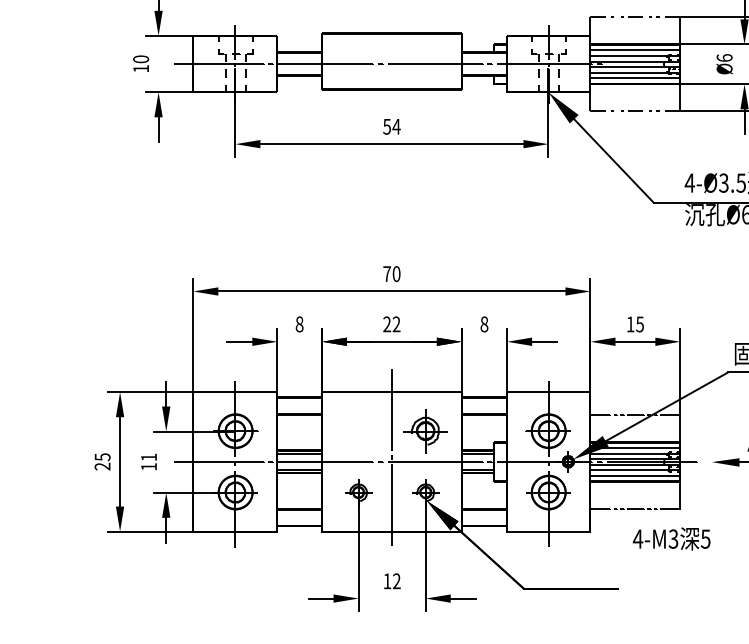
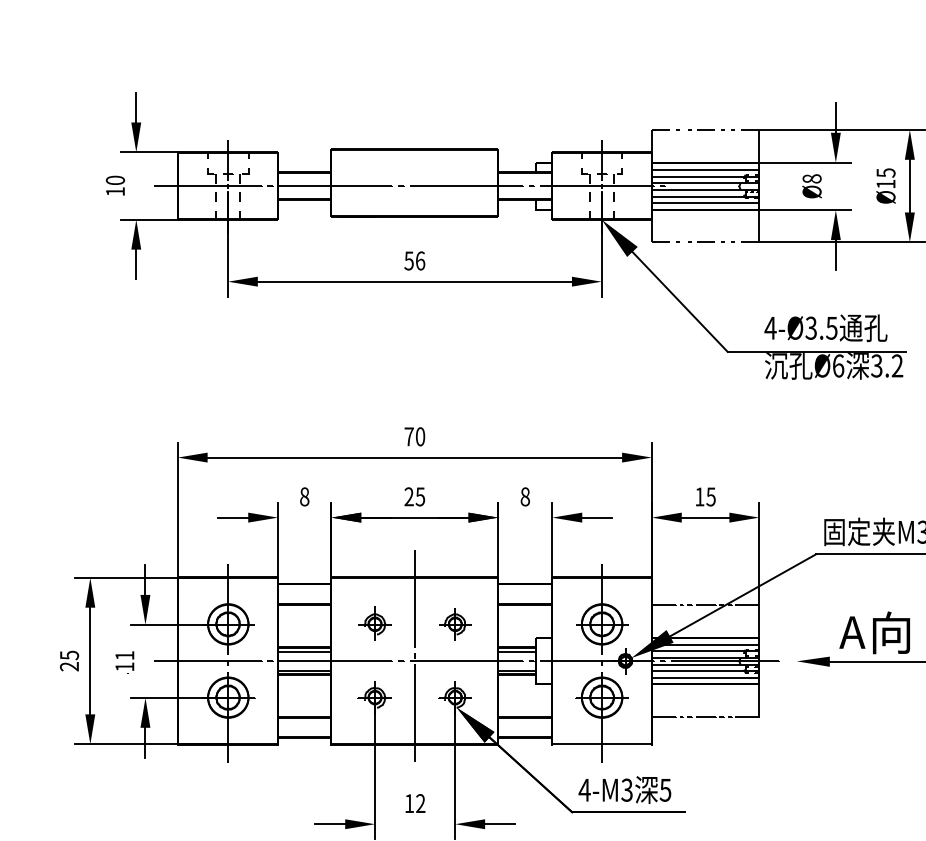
text: (724, 57) -> (811, 178), Ø6 -> Ø8
text: (396, 126) -> (420, 260), 54 -> 56
text: (396, 324) -> (420, 496), 22 -> 25
part: (358, 430) -> (374, 623), added
part: (425, 431) -> (455, 624), size x0.62
text: (671, 538) -> (624, 789), moved

